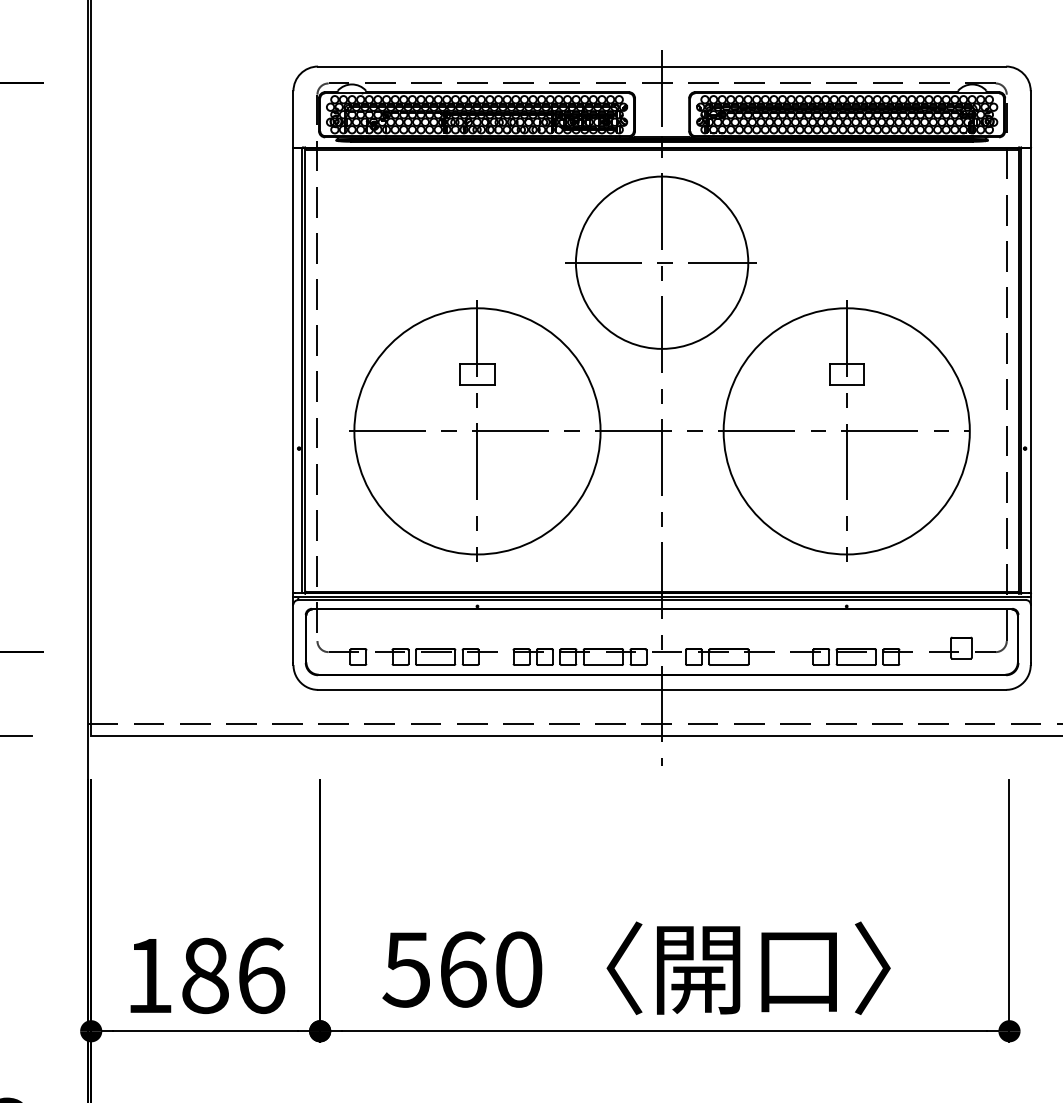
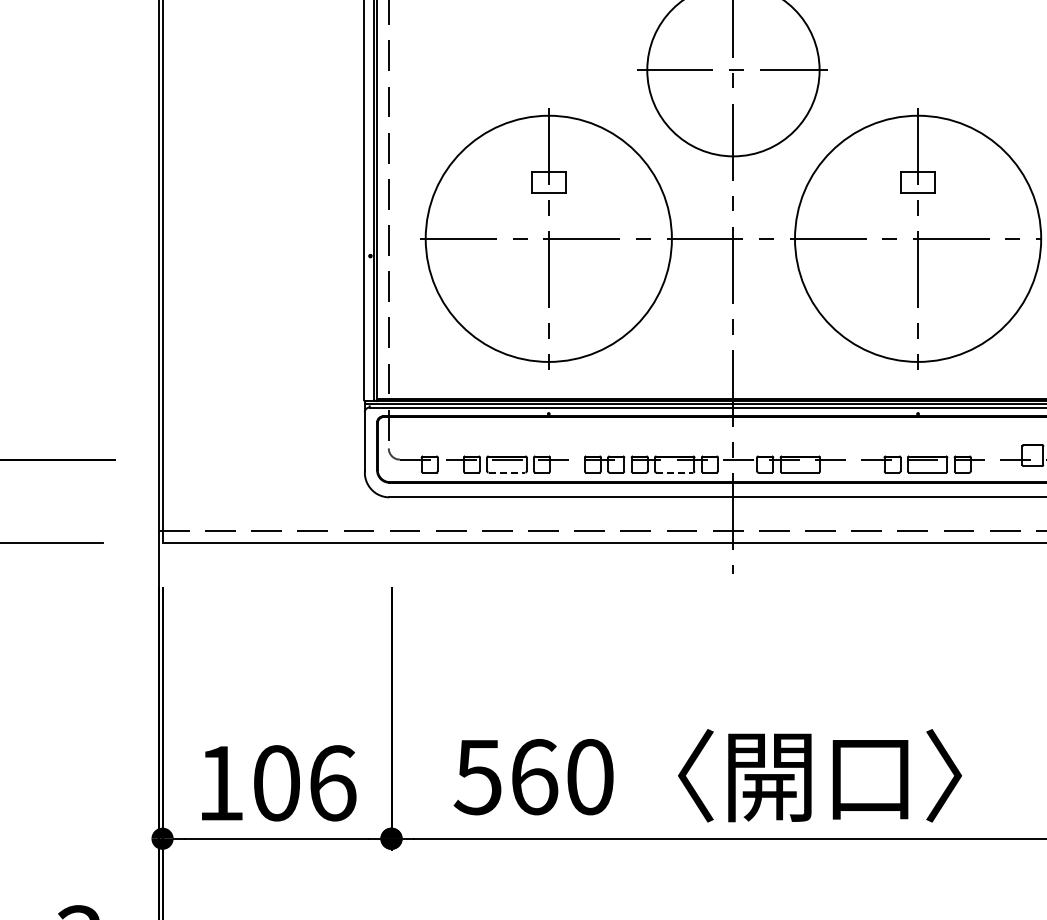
line: (436, 665) -> (507, 472), solid -> dashed
line: (603, 665) -> (674, 472), solid -> dashed
text: (205, 975) -> (276, 782), 186 -> 106

